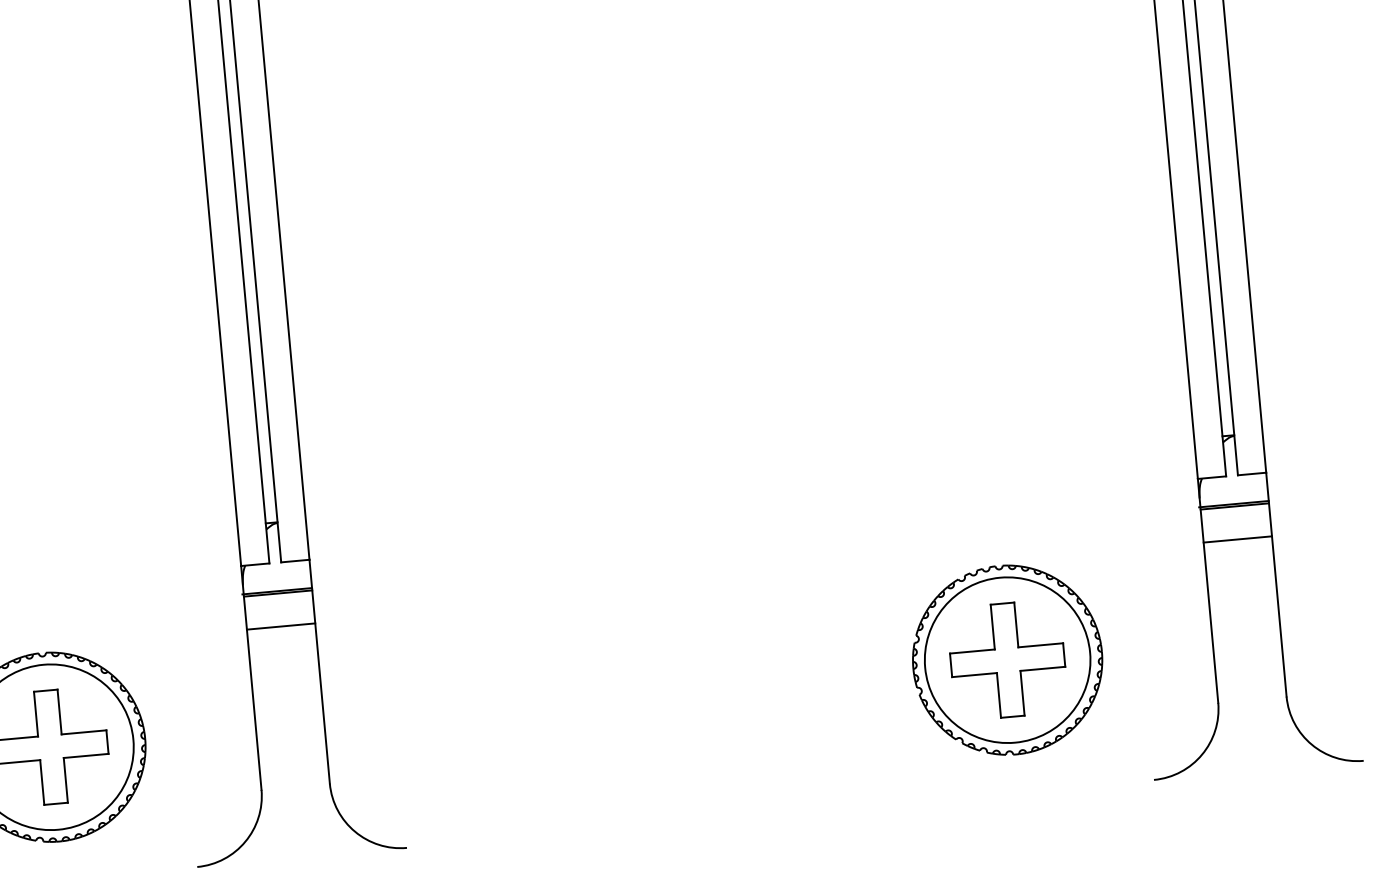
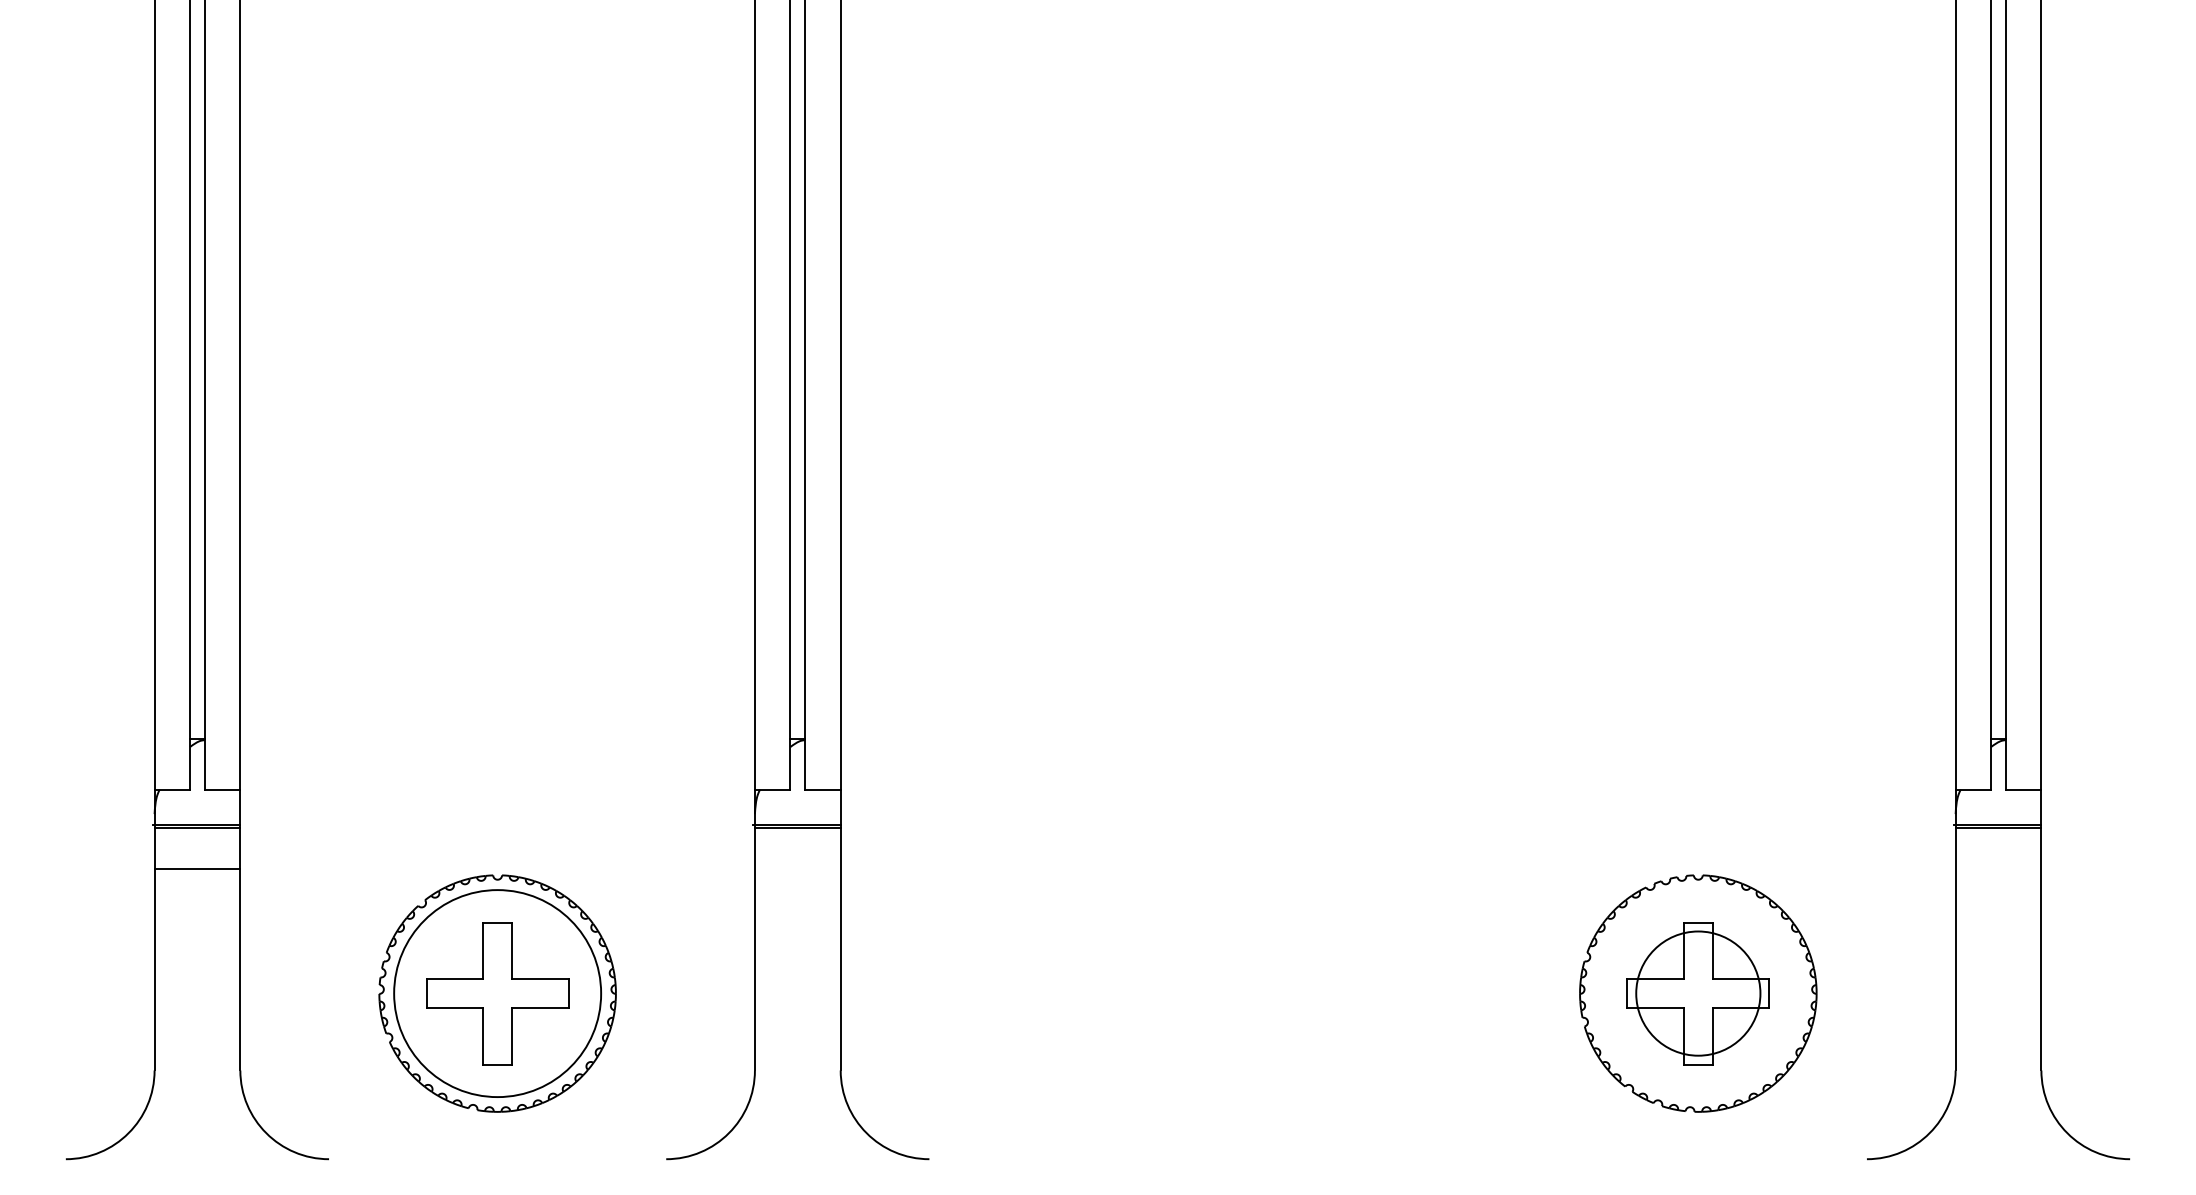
line: (1237, 539) -> (1998, 869), removed
line: (280, 626) -> (797, 869), removed
circle: (1006, 660) -> (1697, 993), size x0.6

